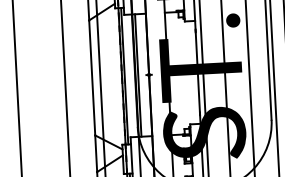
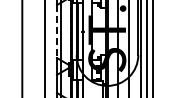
line: (91, 80) -> (56, 32), solid -> dashed

